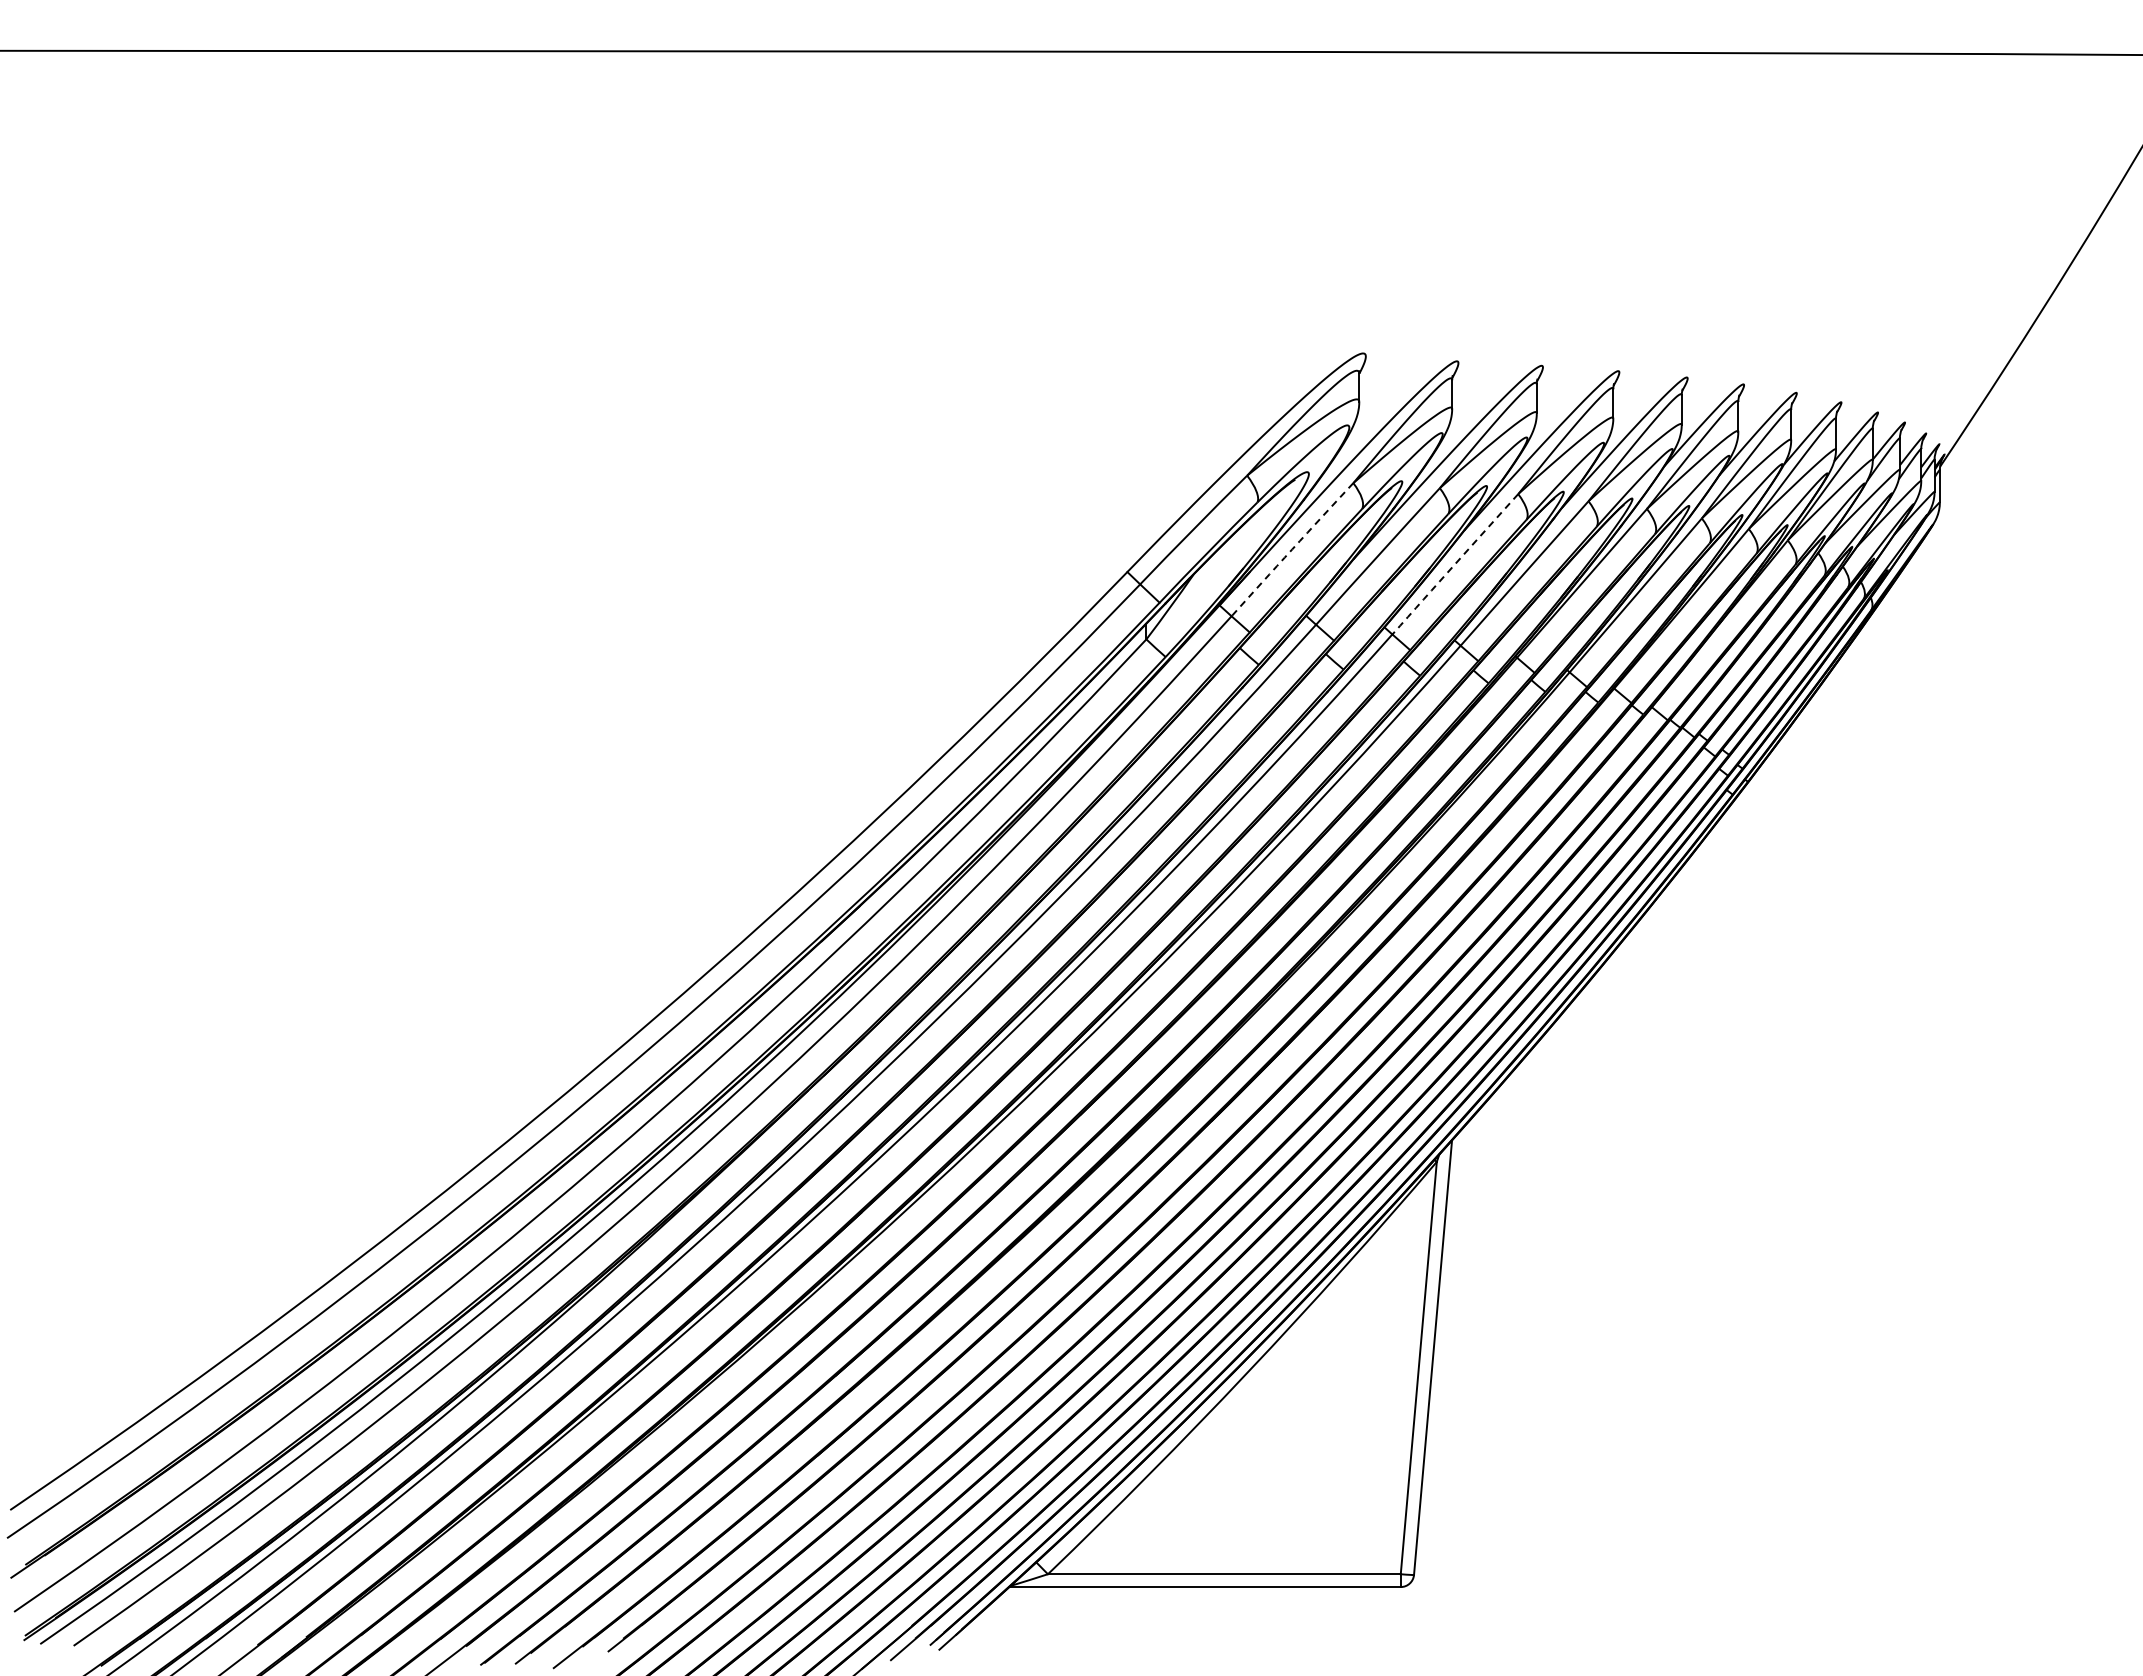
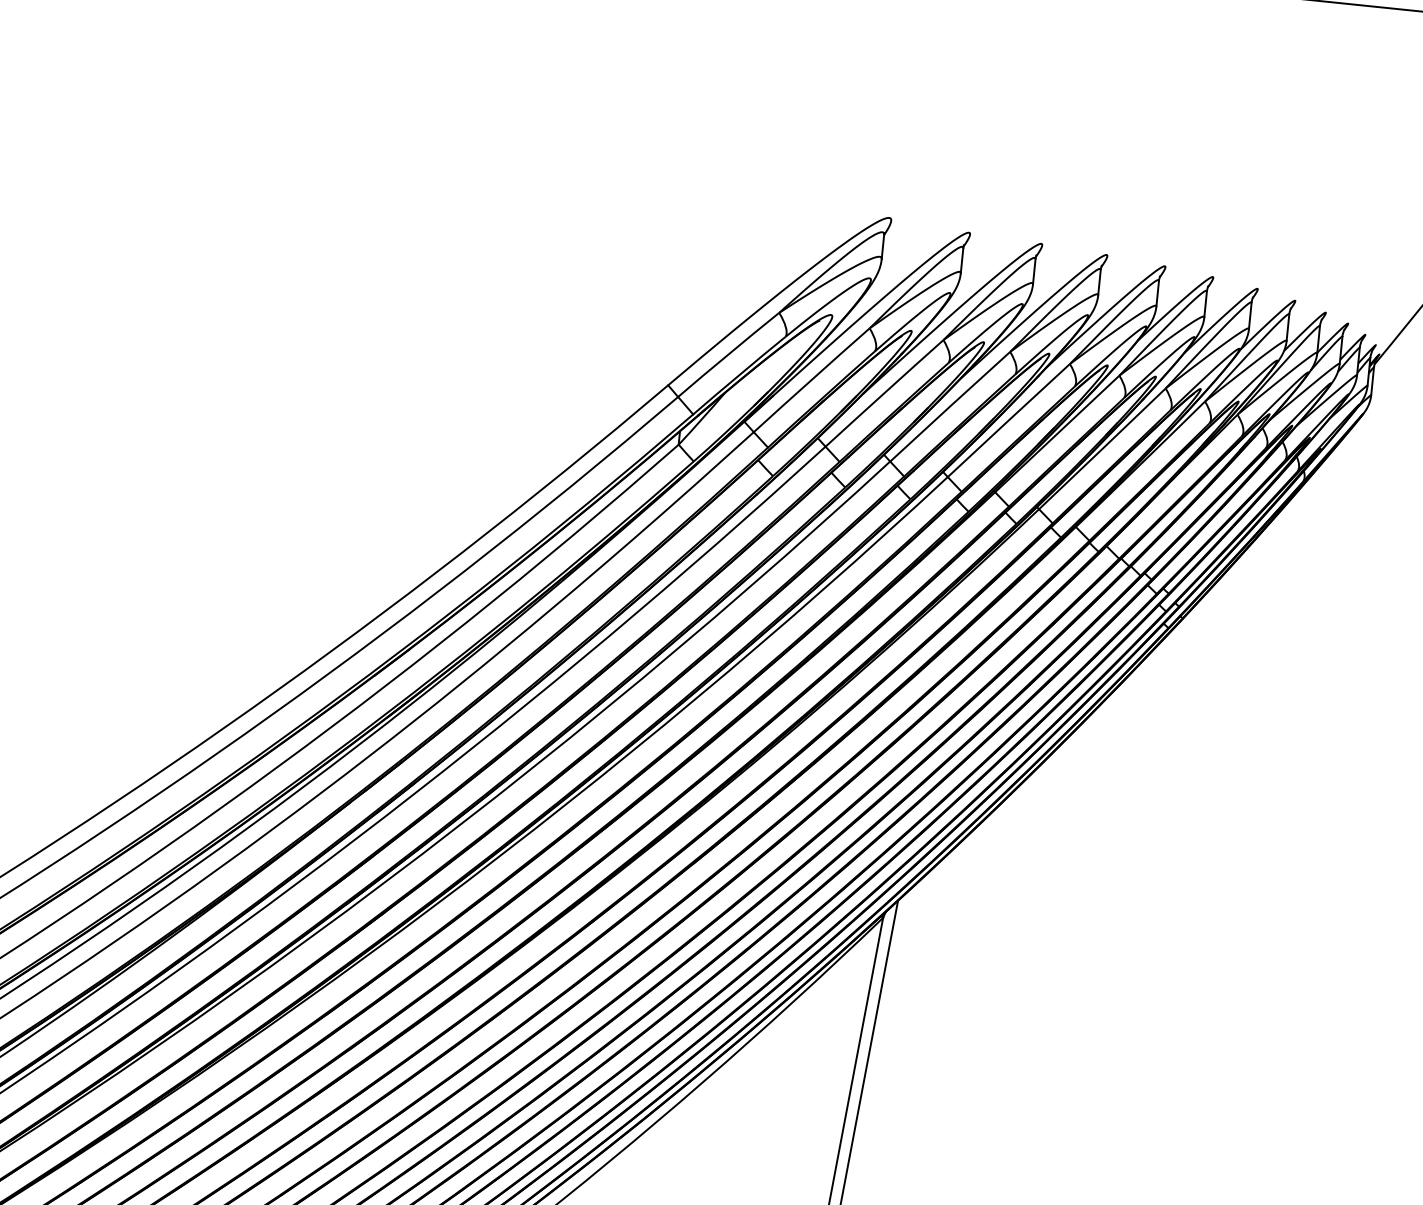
arc: (1292, 549) -> (811, 380), dashed -> solid
arc: (1455, 564) -> (950, 406), dashed -> solid

